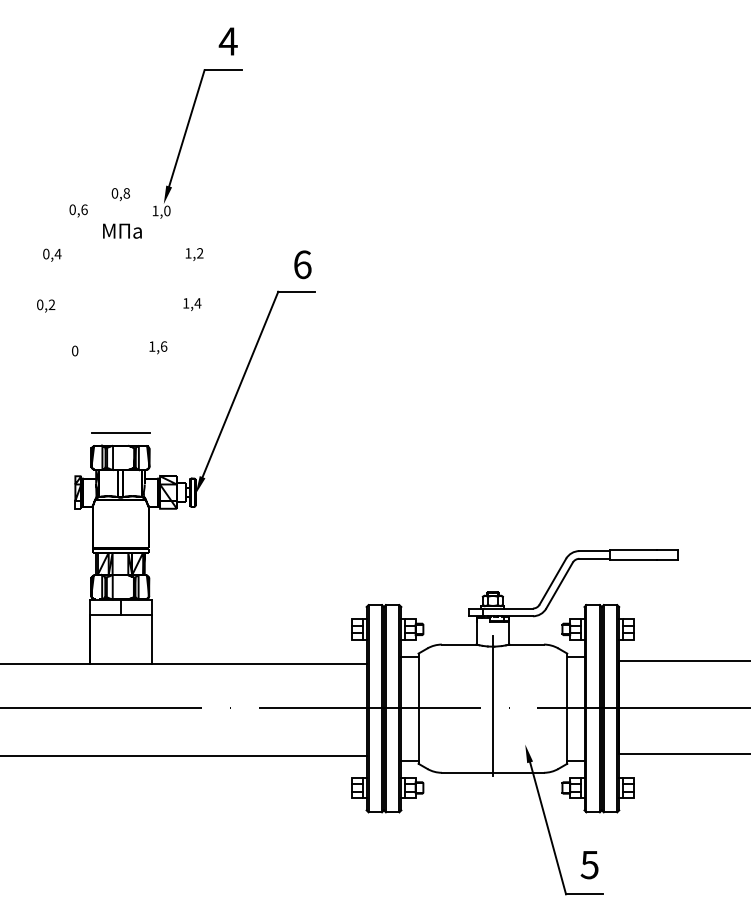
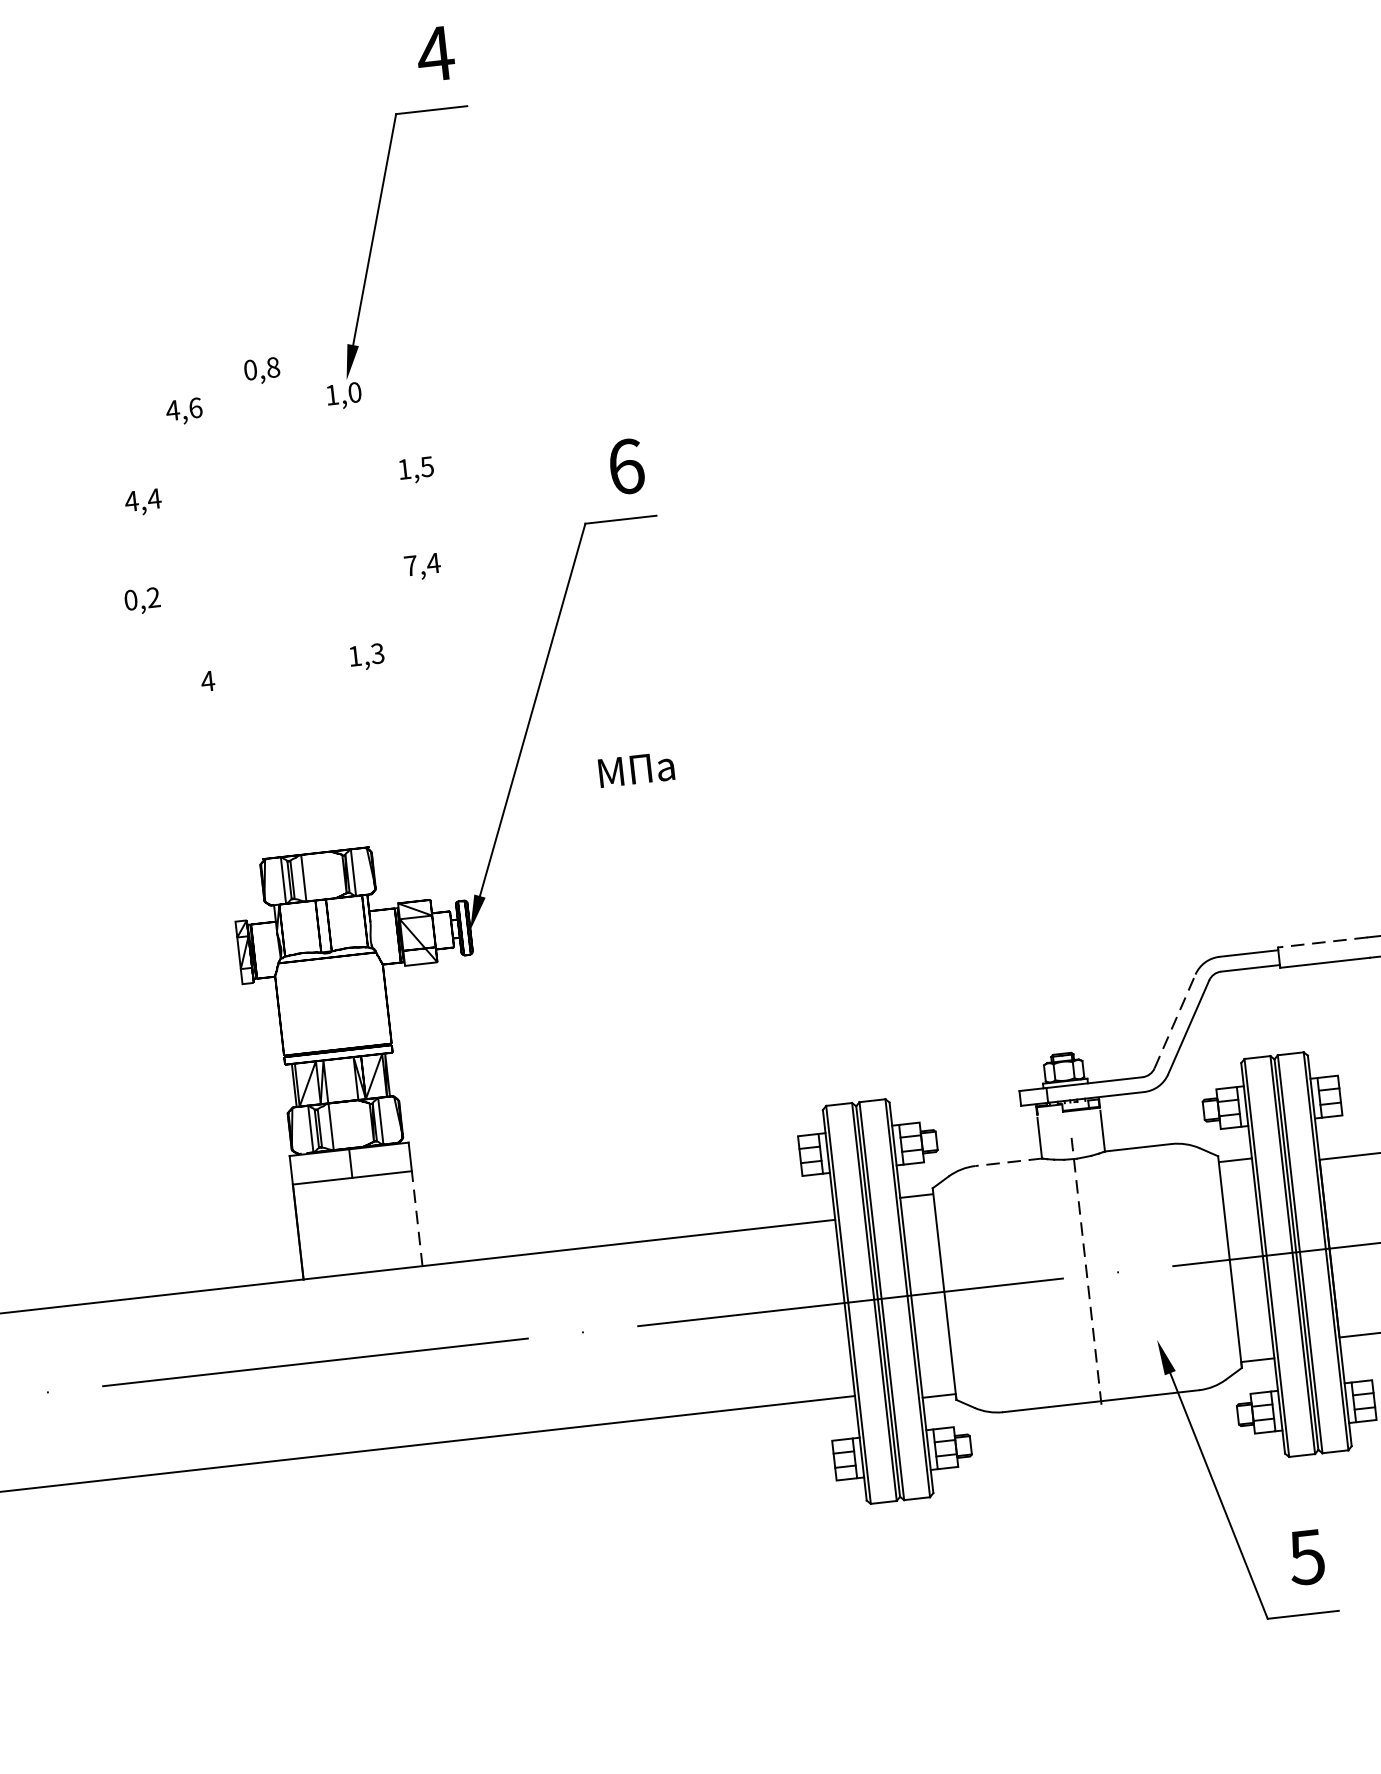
text: (72, 209) -> (172, 410), 0,6 -> 4,6
text: (122, 230) -> (636, 768), moved
text: (45, 253) -> (130, 500), 0,4 -> 4,4
text: (200, 253) -> (427, 467), 1,2 -> 1,5
text: (186, 303) -> (411, 566), 1,4 -> 7,4
text: (163, 346) -> (376, 653), 1,6 -> 1,3
text: (74, 350) -> (206, 680), 0 -> 4
line: (120, 433) -> (312, 829), removed
line: (632, 549) -> (1321, 942), solid -> dashed
line: (552, 581) -> (1174, 1021), solid -> dashed
line: (151, 639) -> (416, 1218), solid -> dashed
line: (458, 644) -> (1007, 1162), solid -> dashed
line: (492, 706) -> (1086, 1273), solid -> dashed

